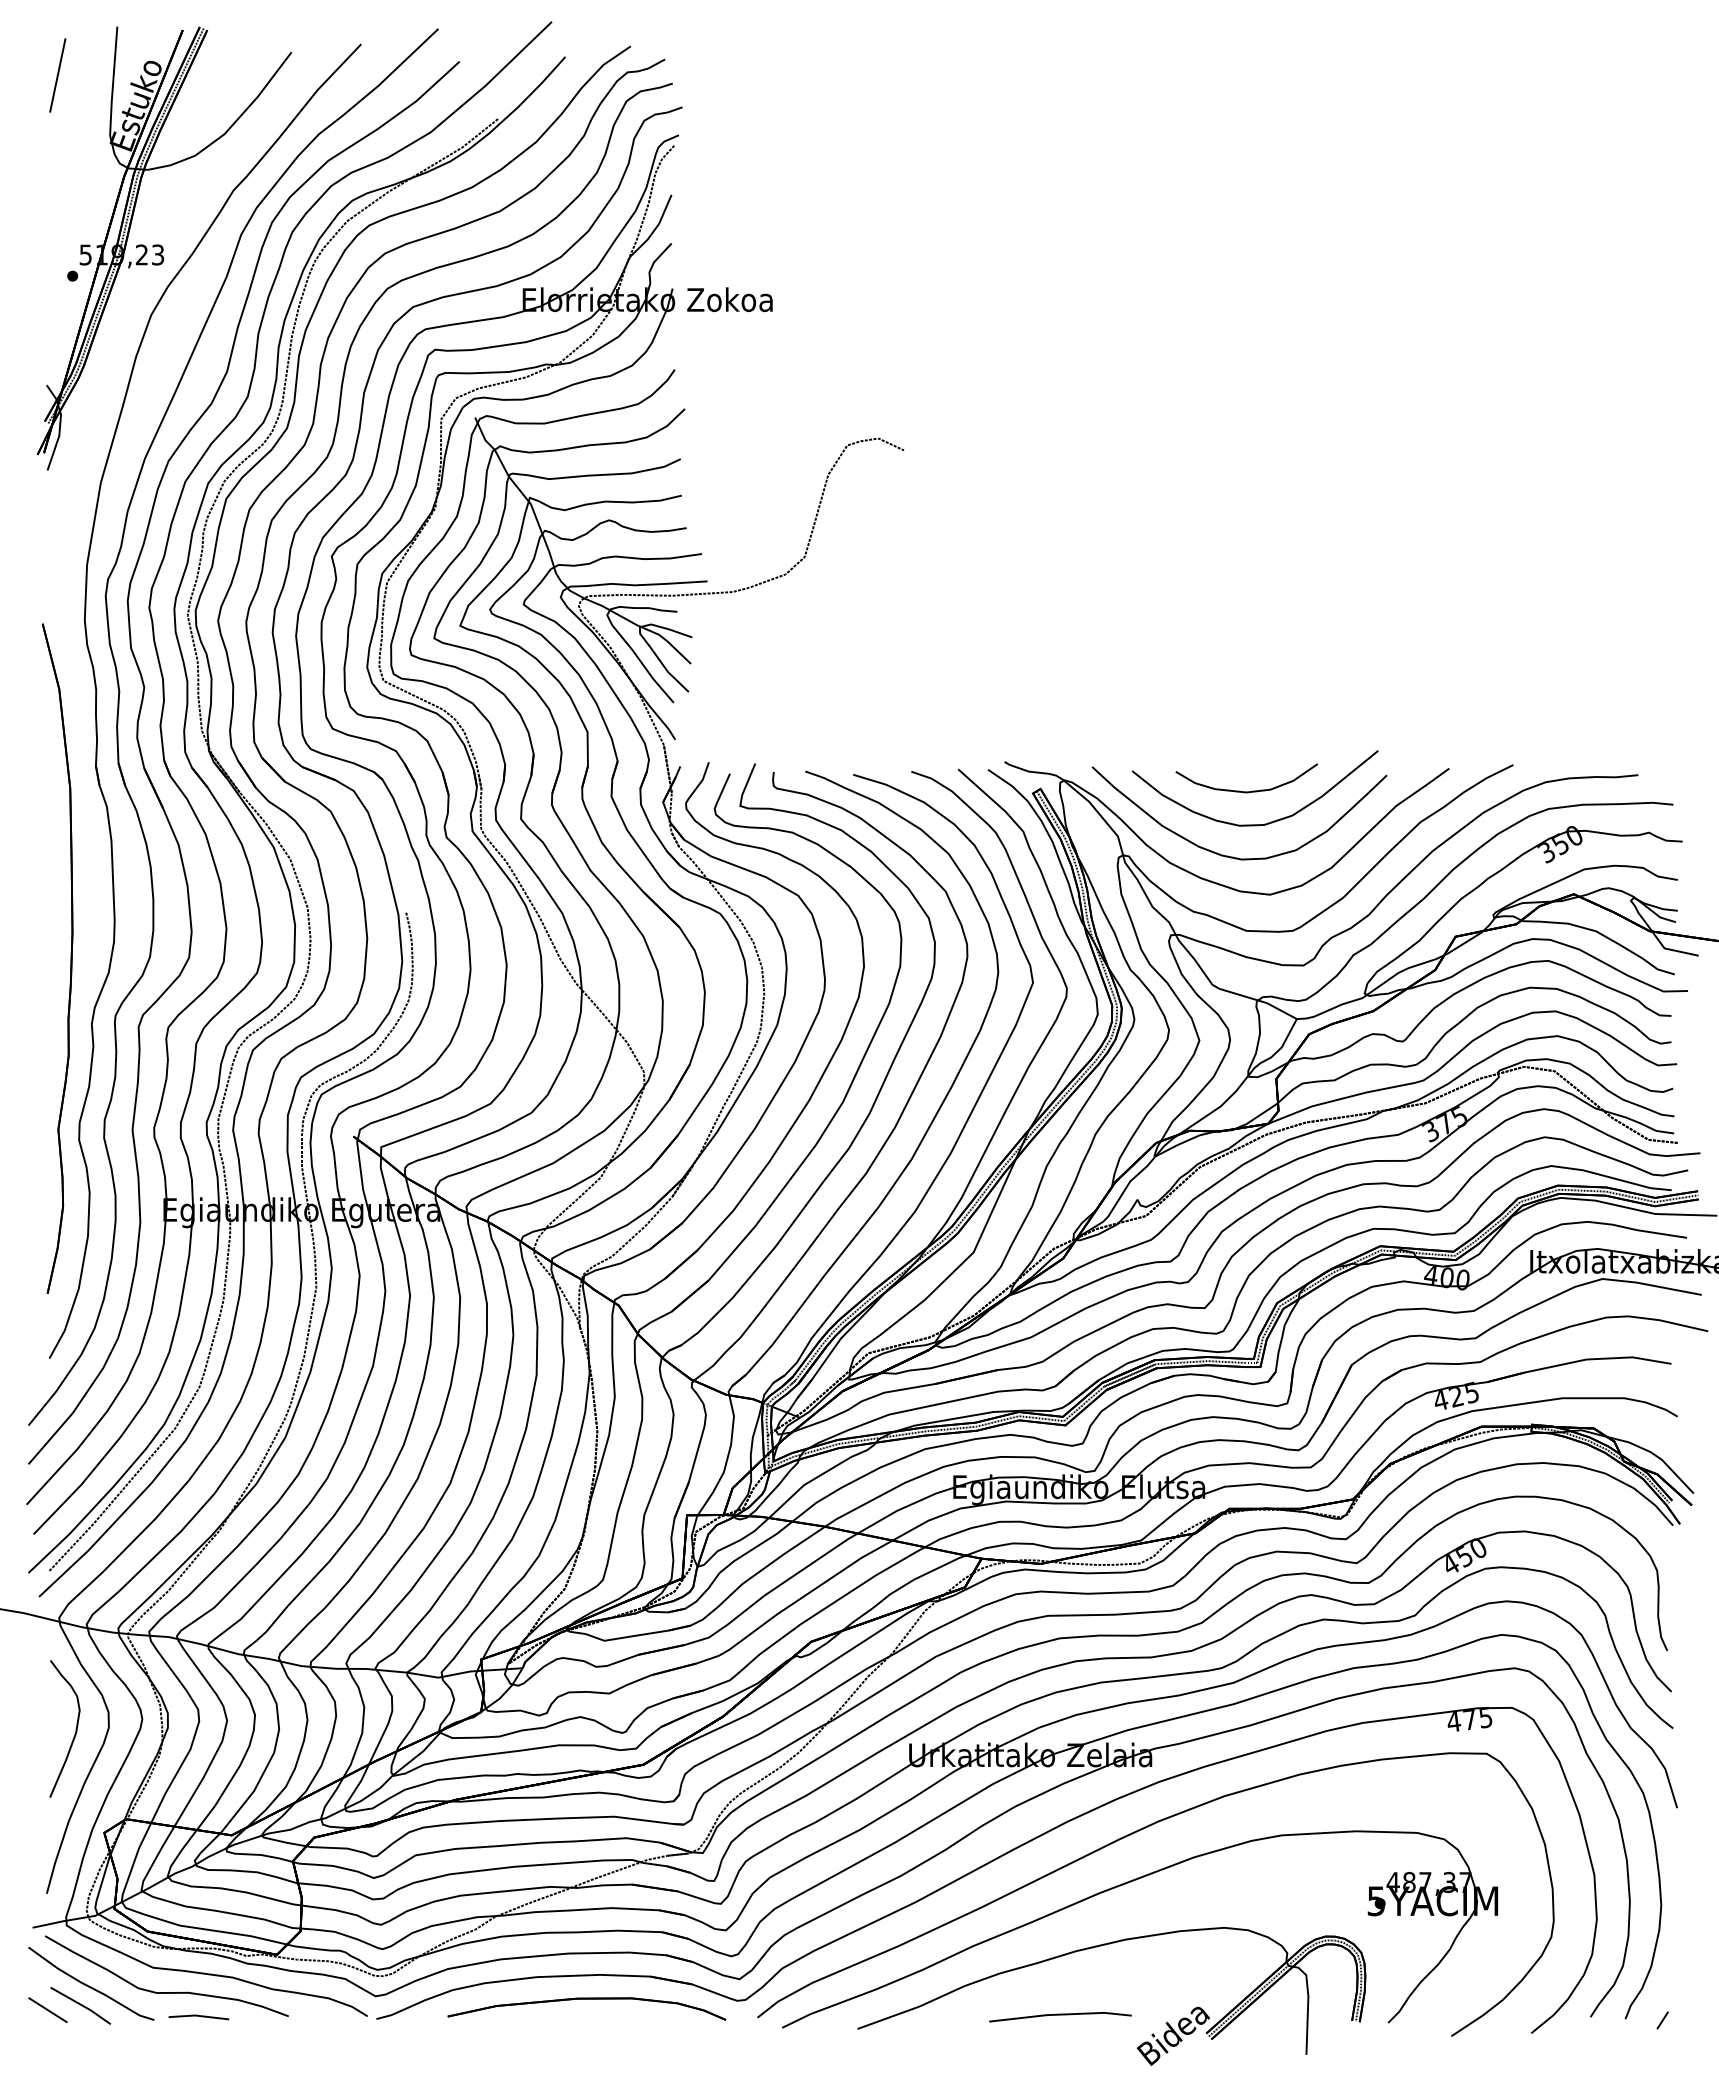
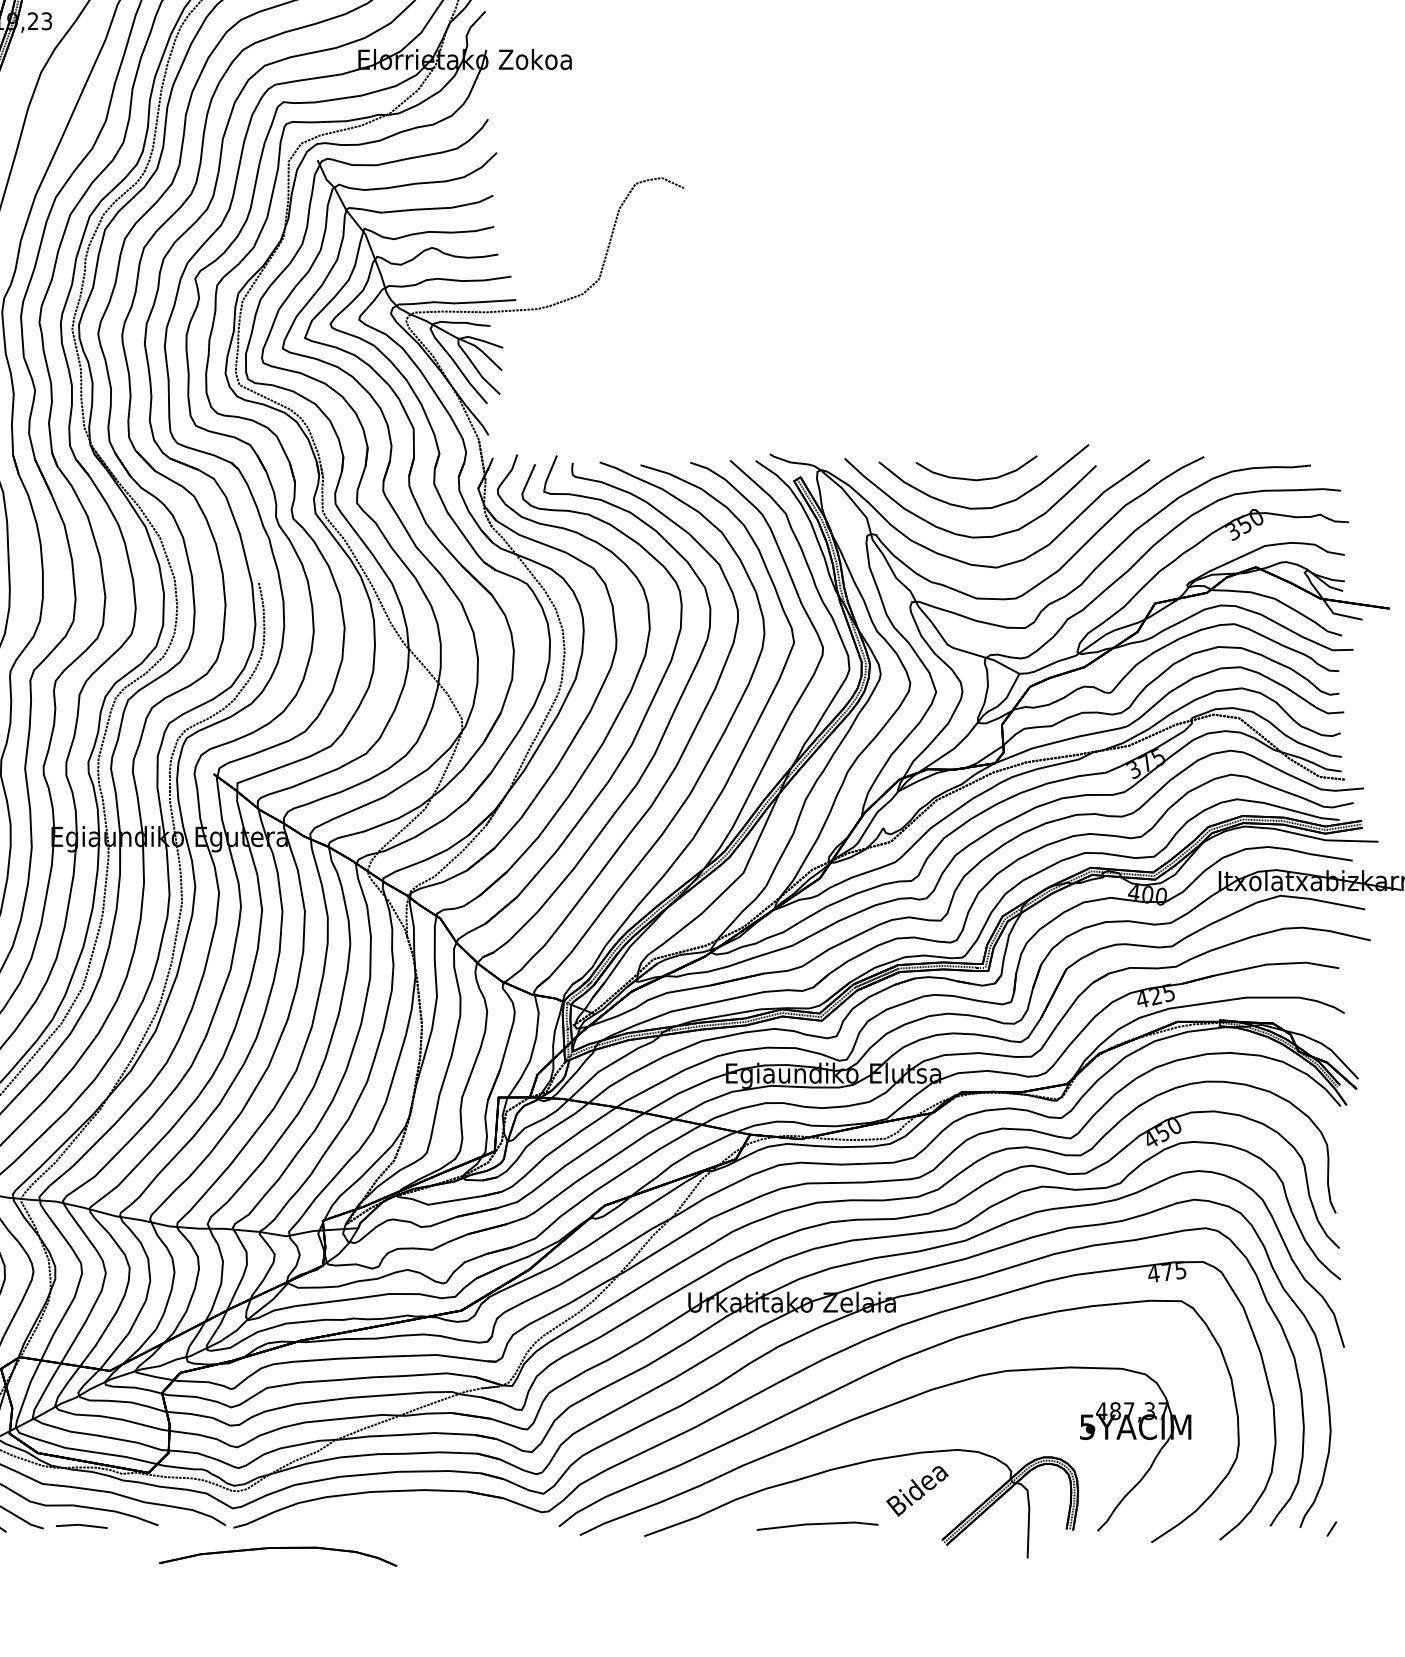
part: (586, 1999) -> (277, 1548), moved
text: (1173, 2035) -> (917, 1490), moved

